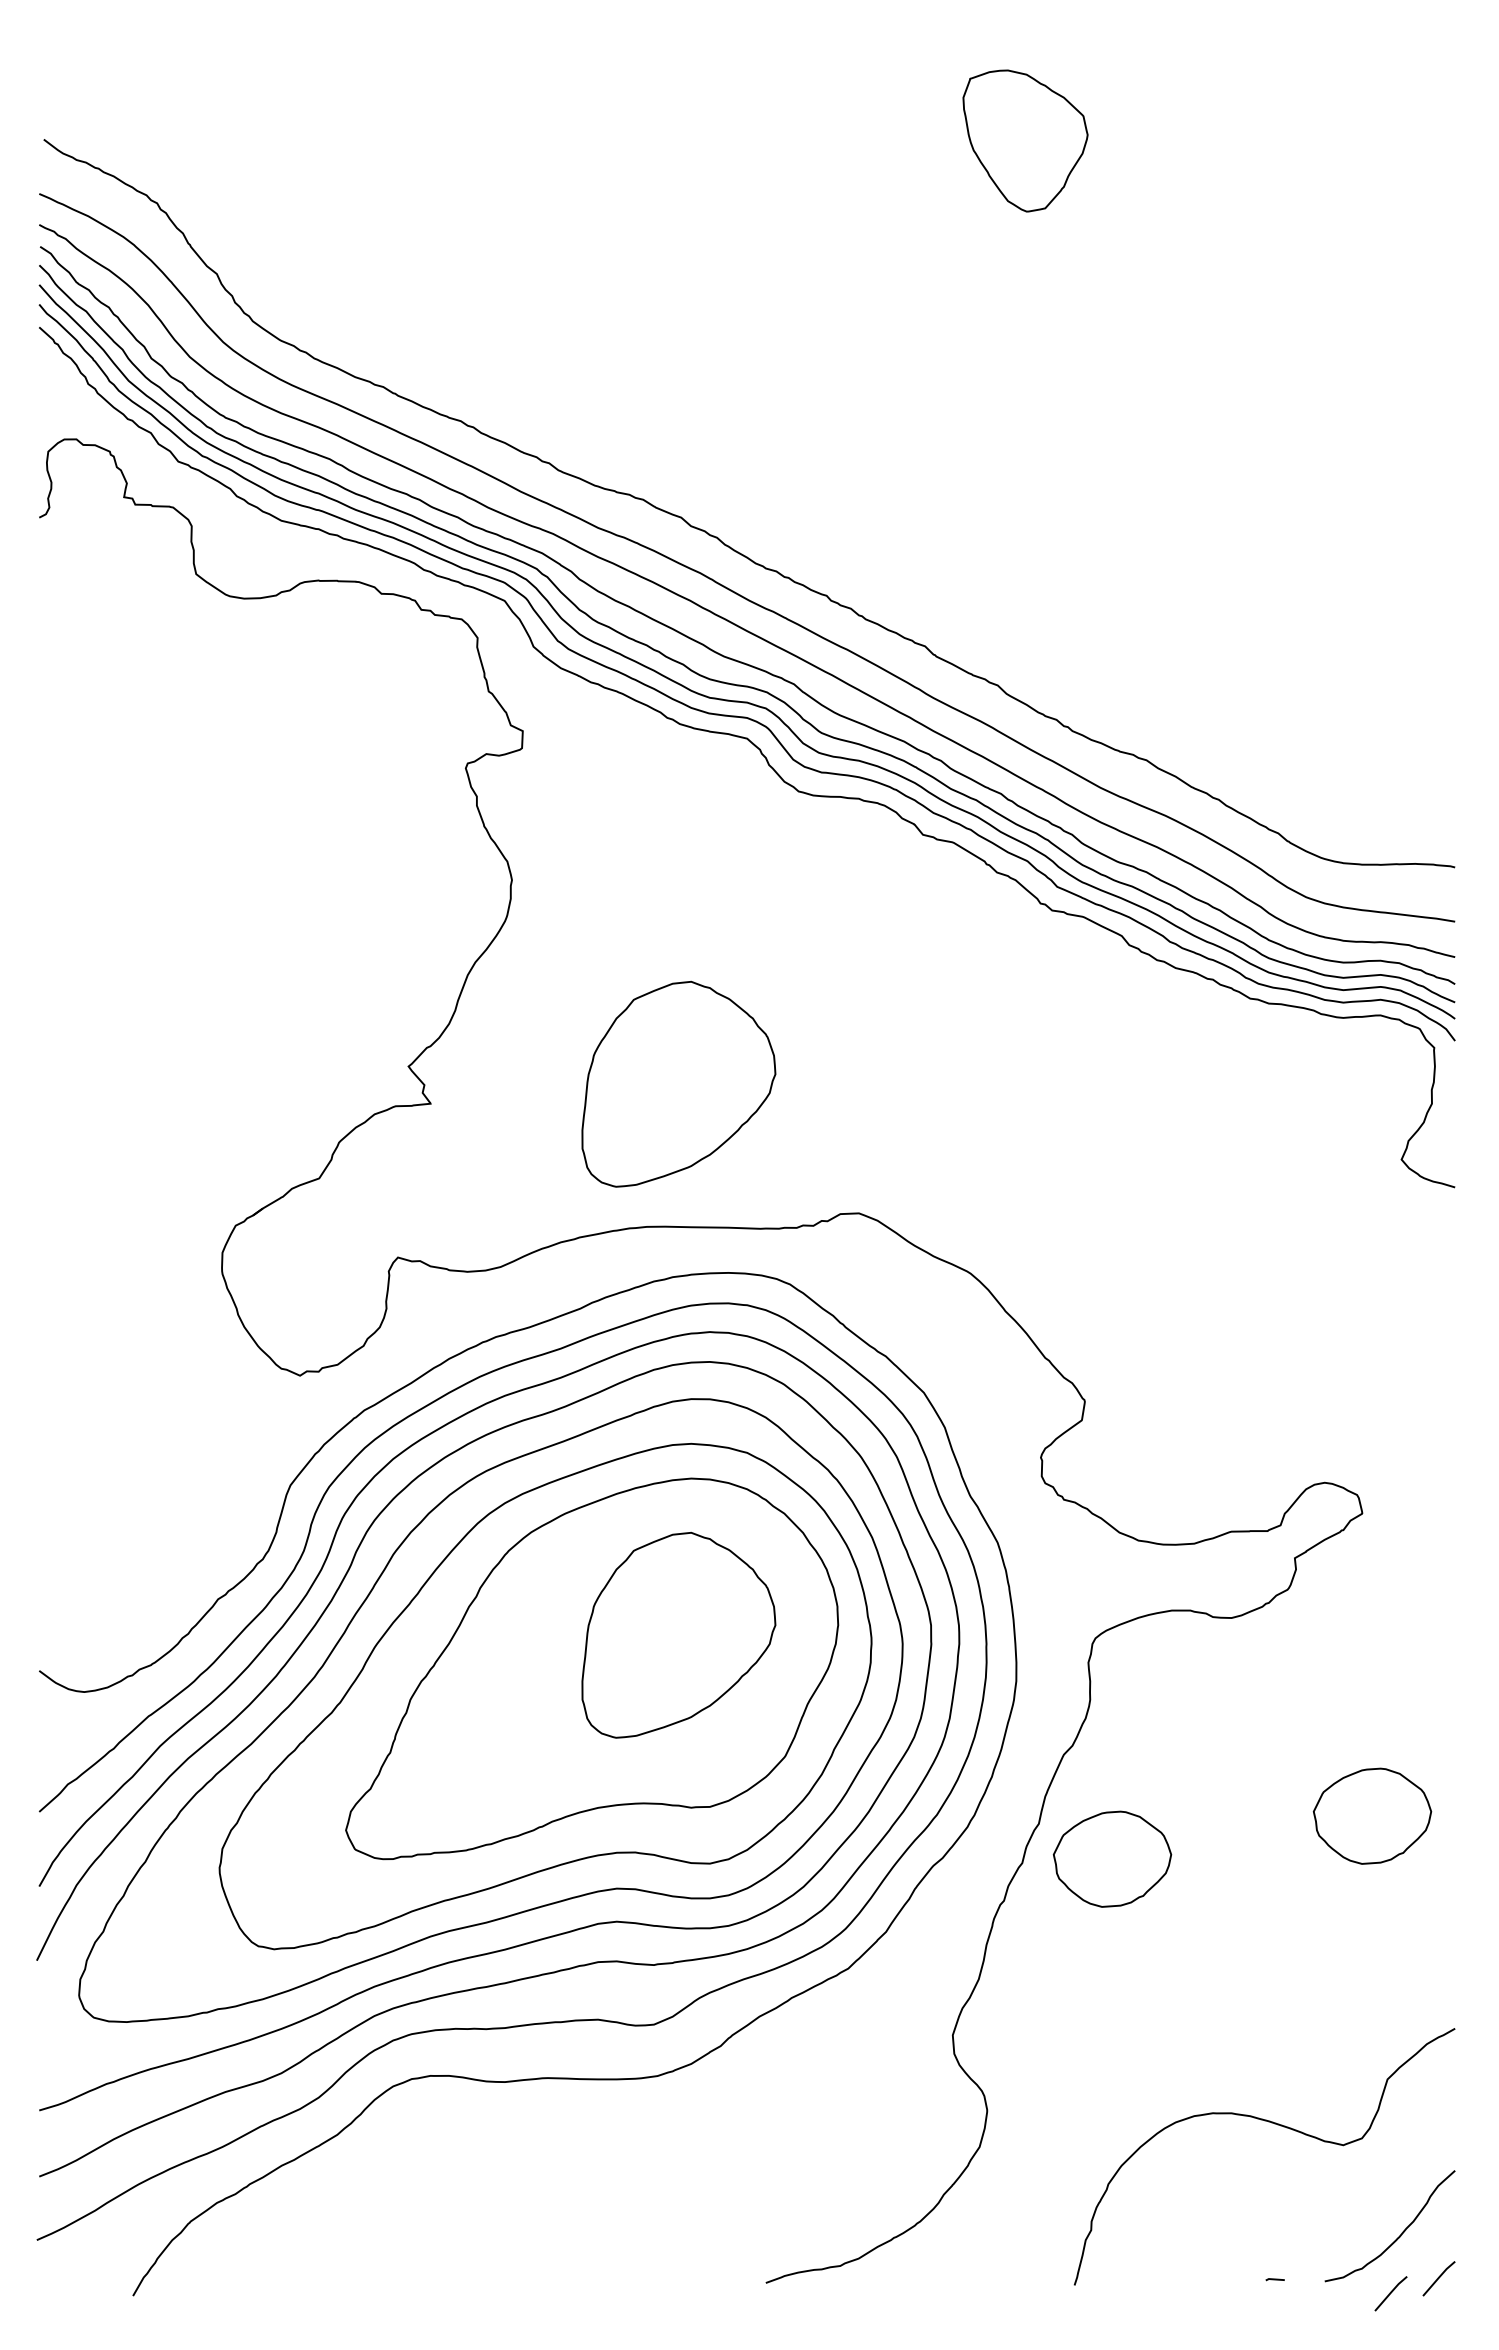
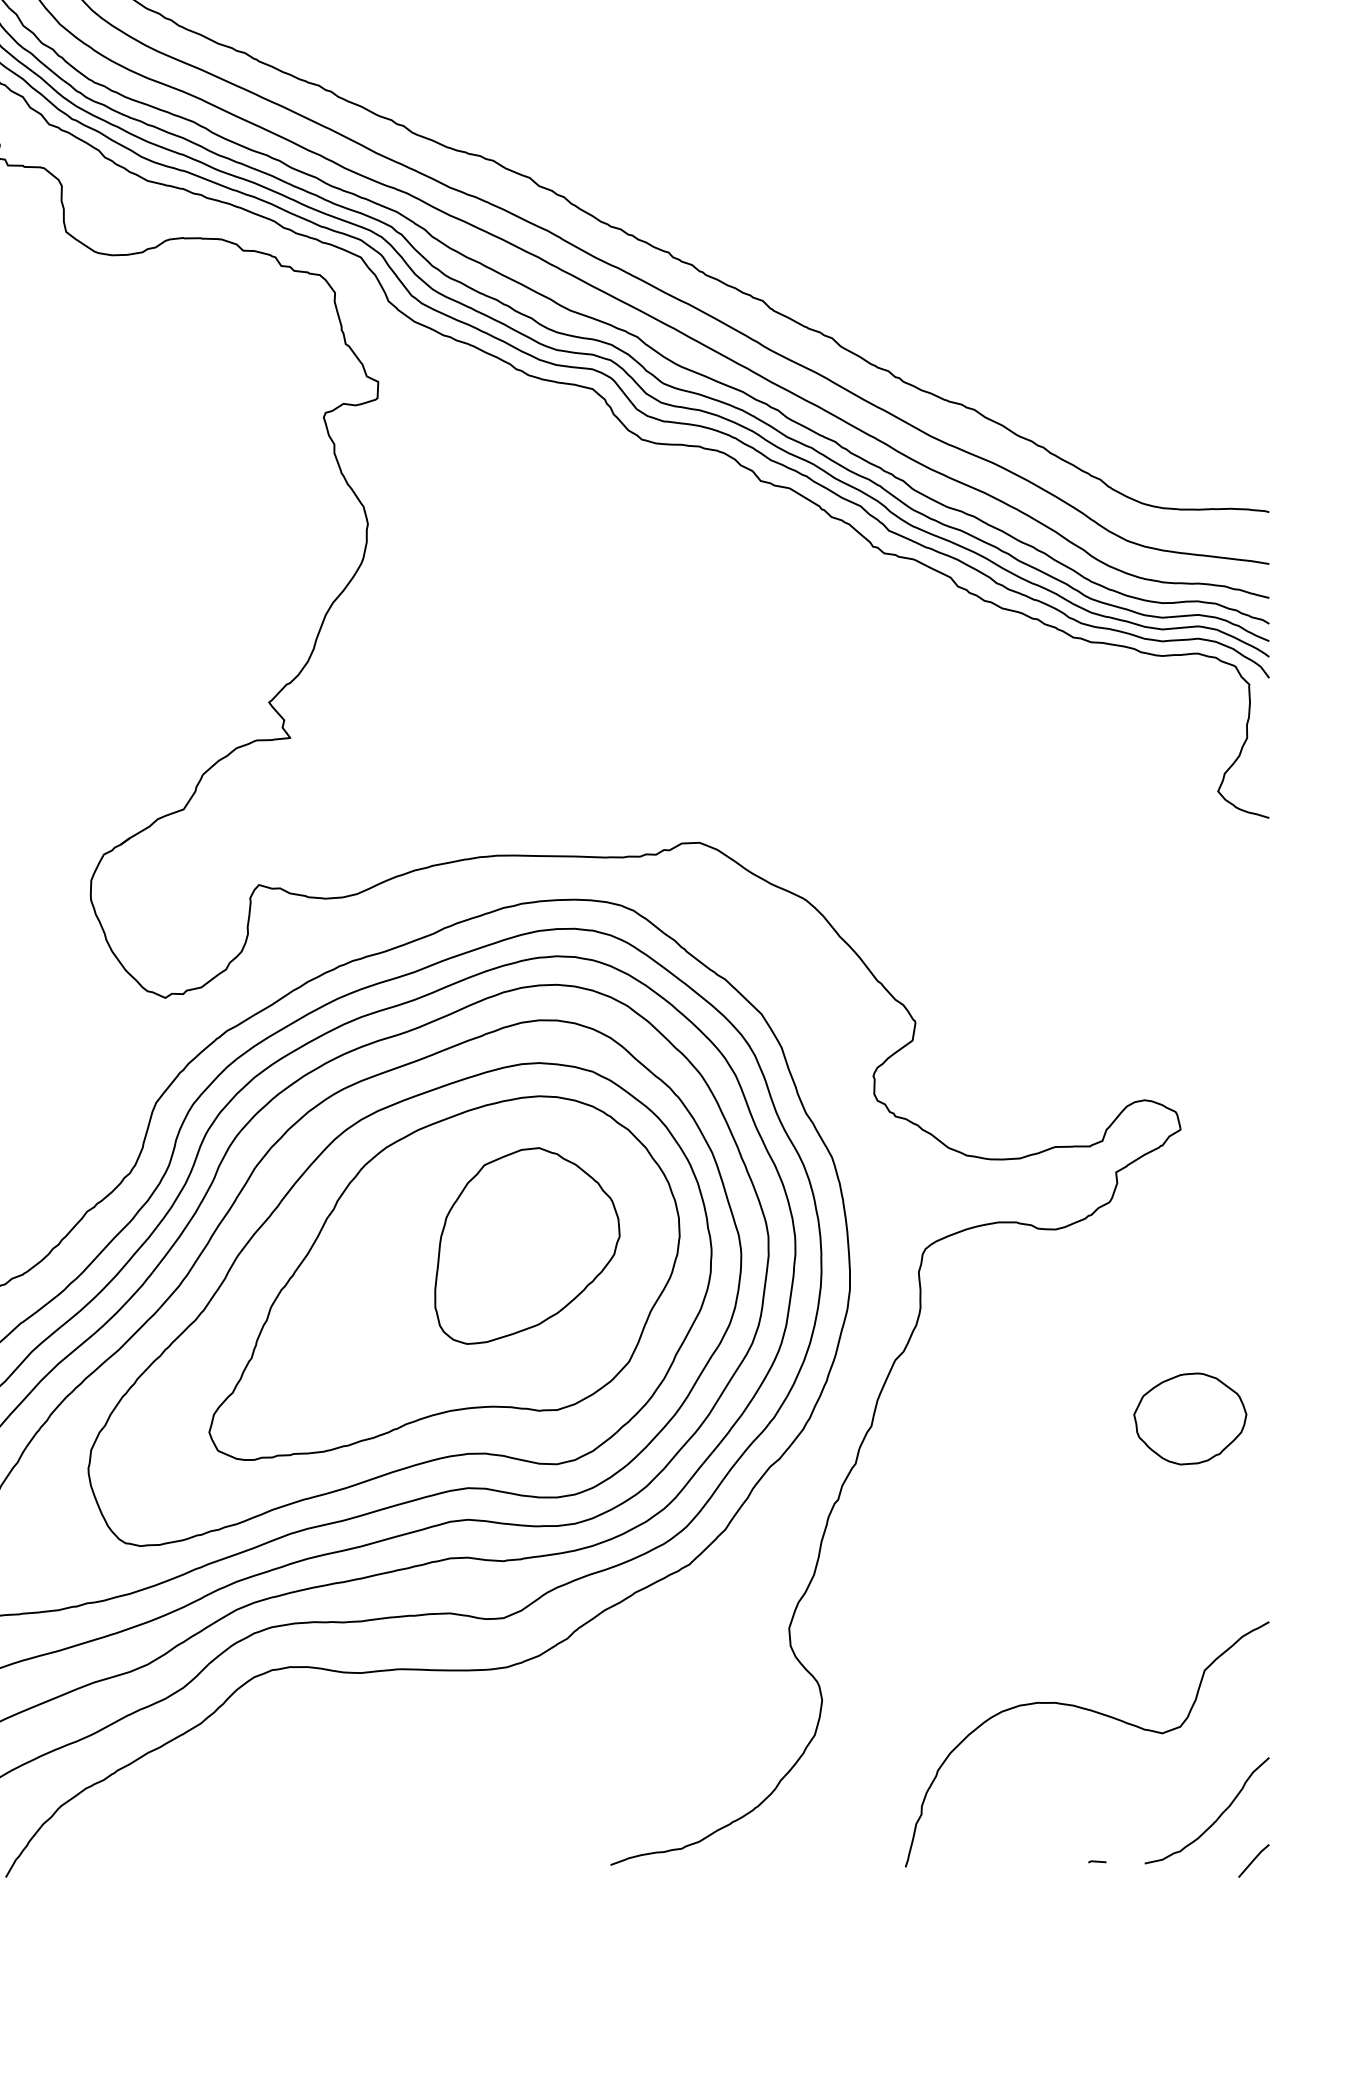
part: (678, 1083) -> (527, 718), removed
part: (1112, 1858) -> (941, 1459), removed
line: (1390, 2293) -> (1207, 1875), removed

